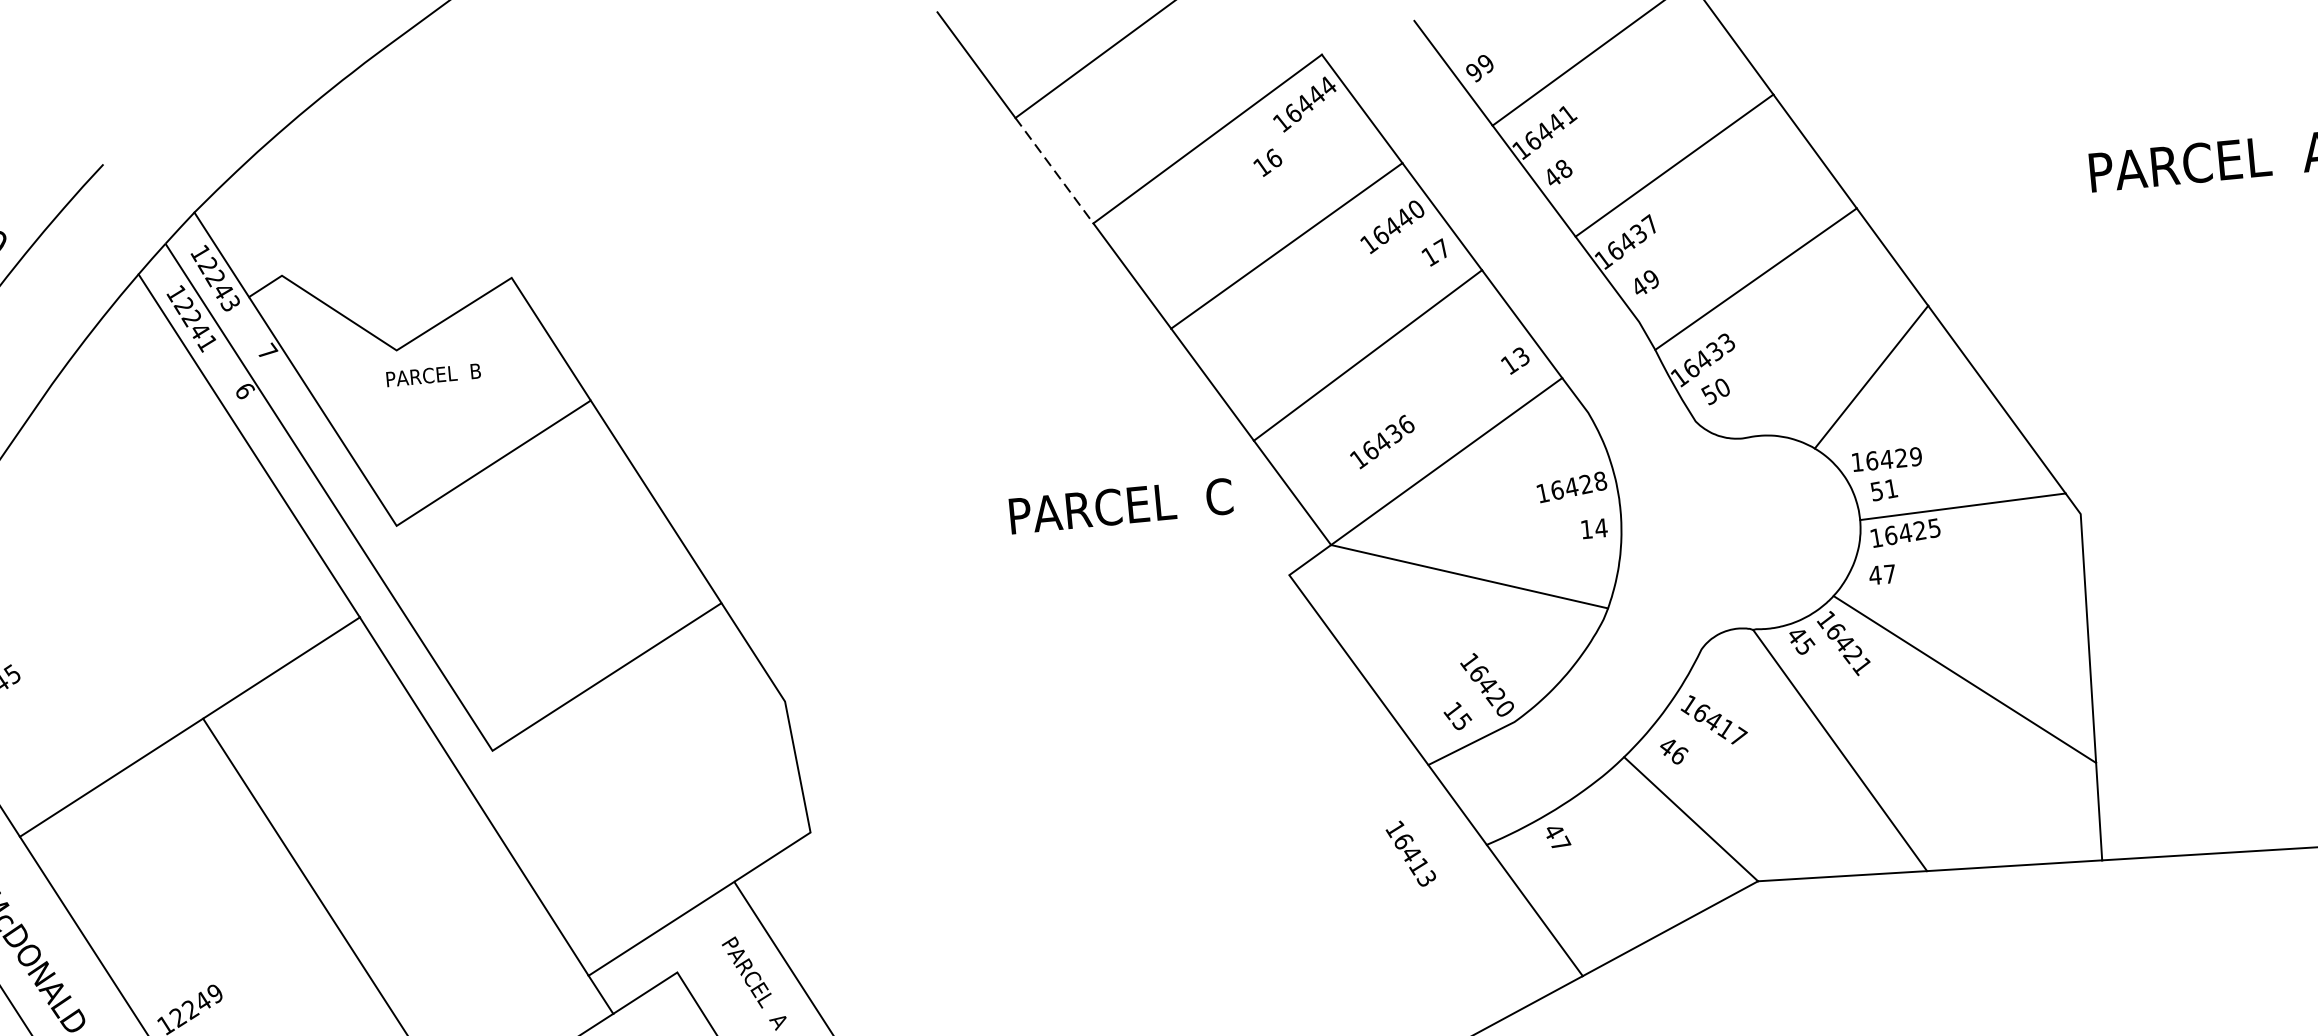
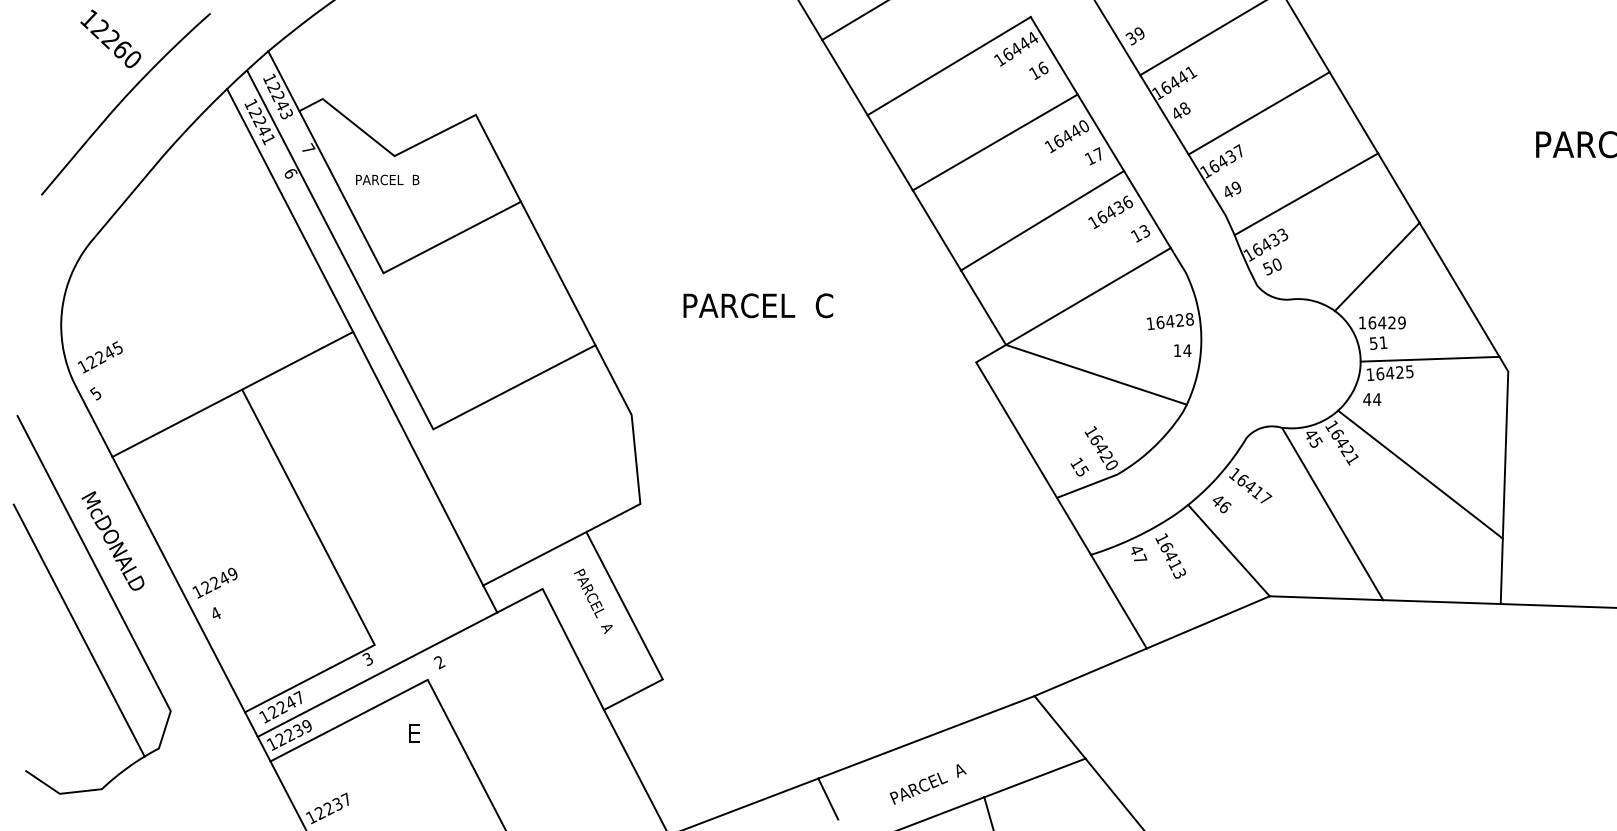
text: (1473, 72) -> (1130, 38), 99 -> 39
text: (1267, 162) -> (1038, 70), moved
line: (1053, 170) -> (844, 77), dashed -> solid
text: (433, 374) -> (387, 179), moved
text: (1382, 442) -> (1110, 212), moved
text: (1121, 505) -> (758, 305), moved
text: (1890, 573) -> (1377, 399), 47 -> 44
text: (1410, 853) -> (1170, 555), moved

